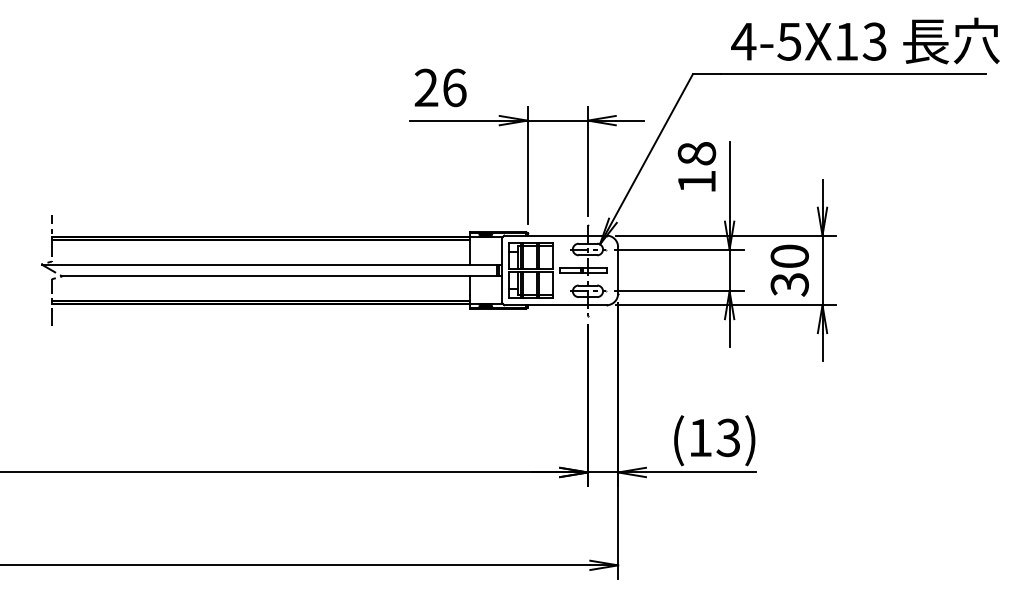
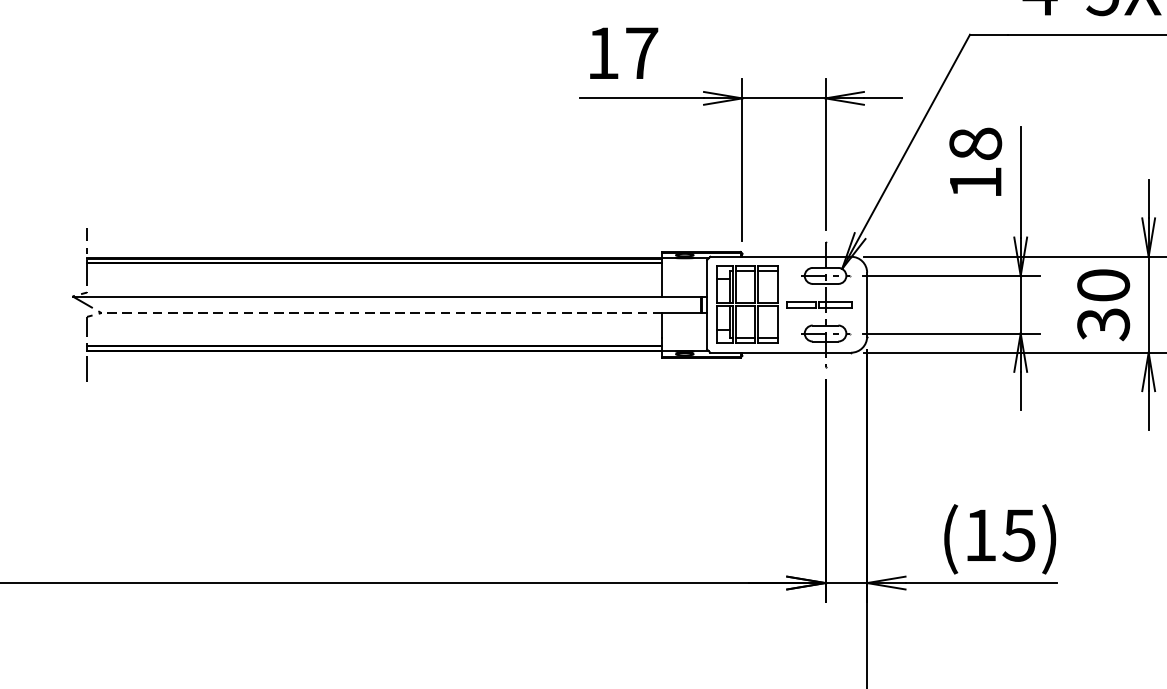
text: (440, 87) -> (622, 52), 26 -> 17
line: (265, 276) -> (381, 313), solid -> dashed
text: (728, 437) -> (1019, 534), (13) -> (15)

